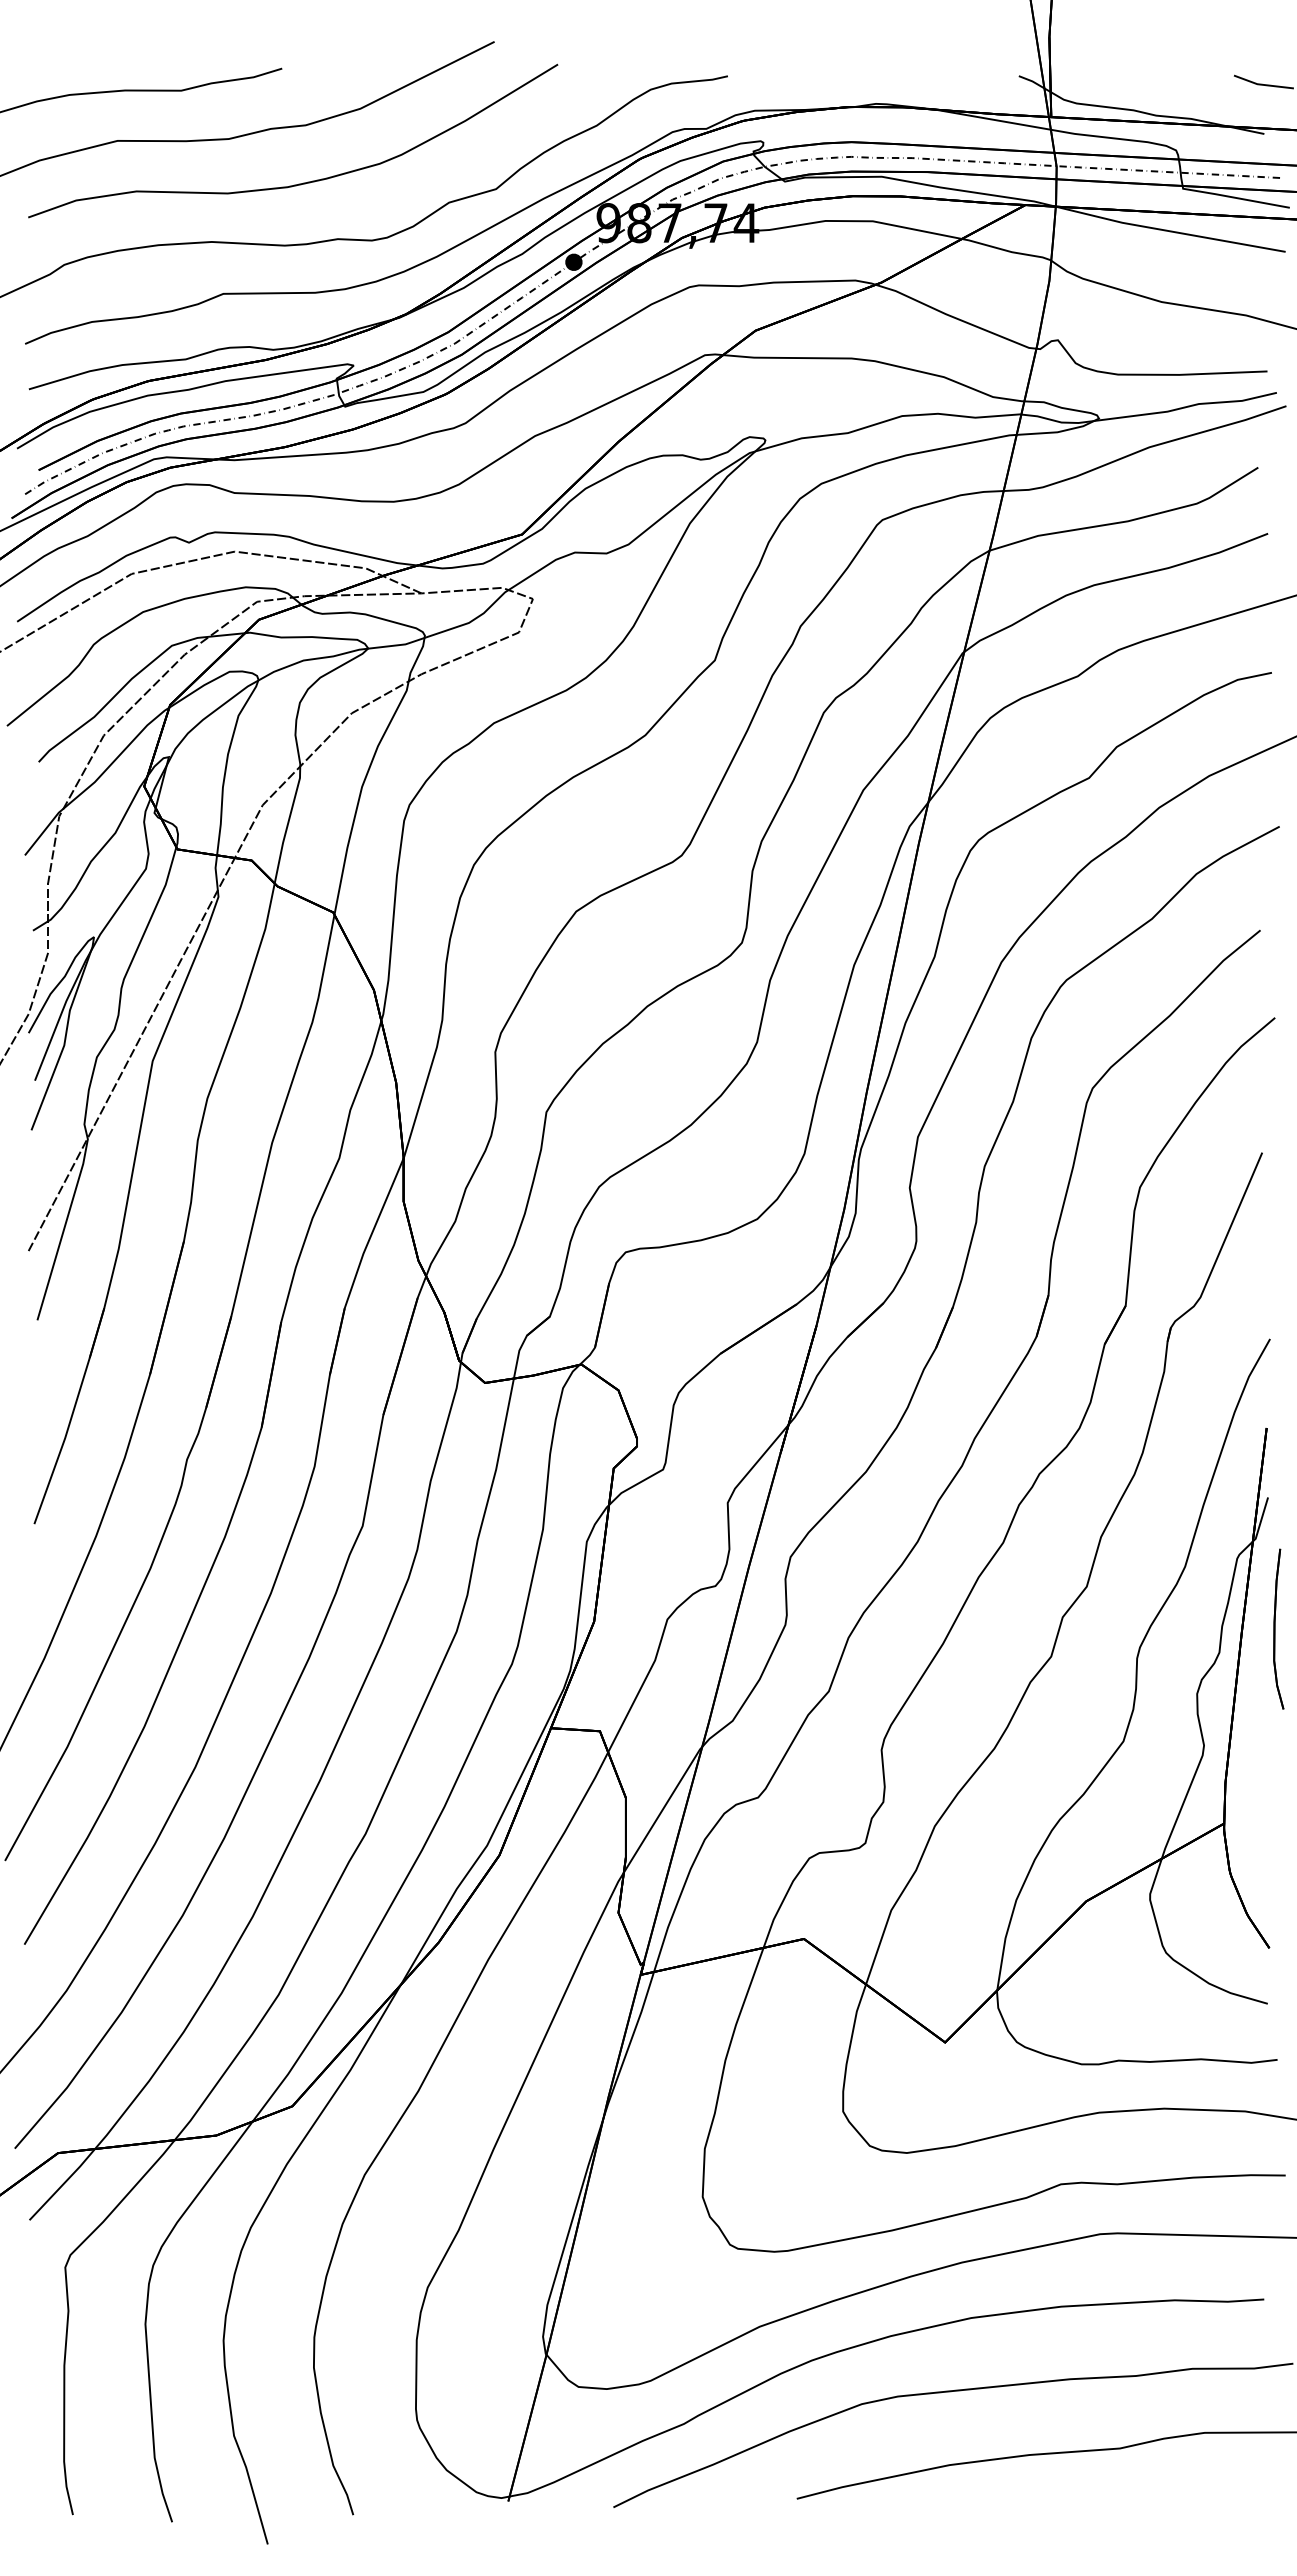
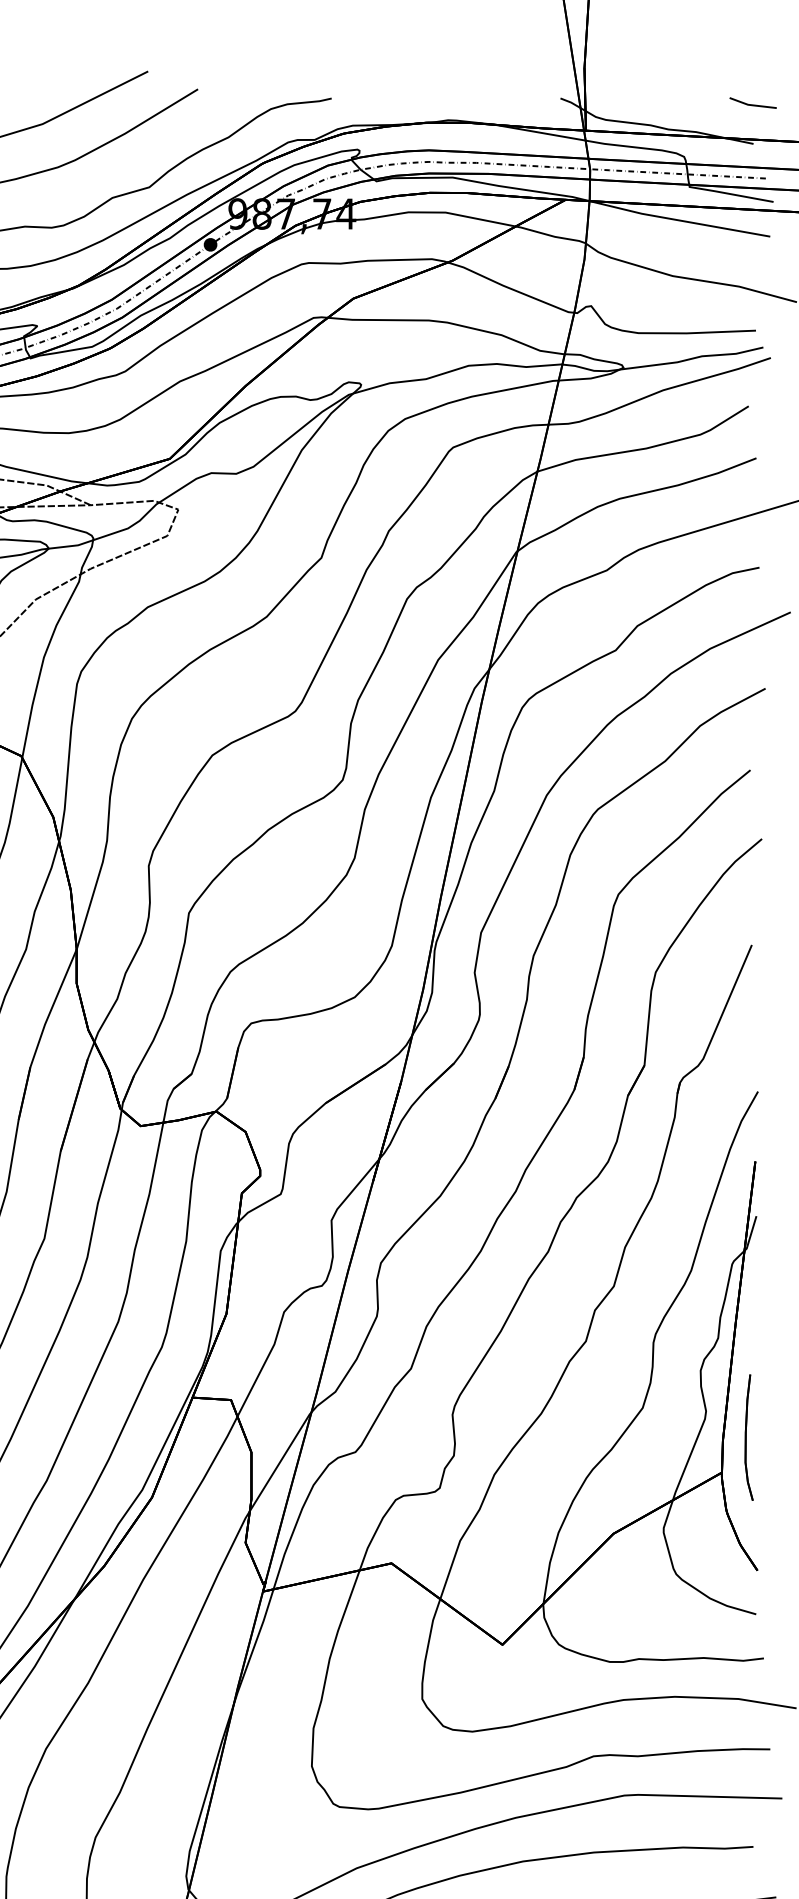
part: (1278, 1628) -> (748, 1437), moved

